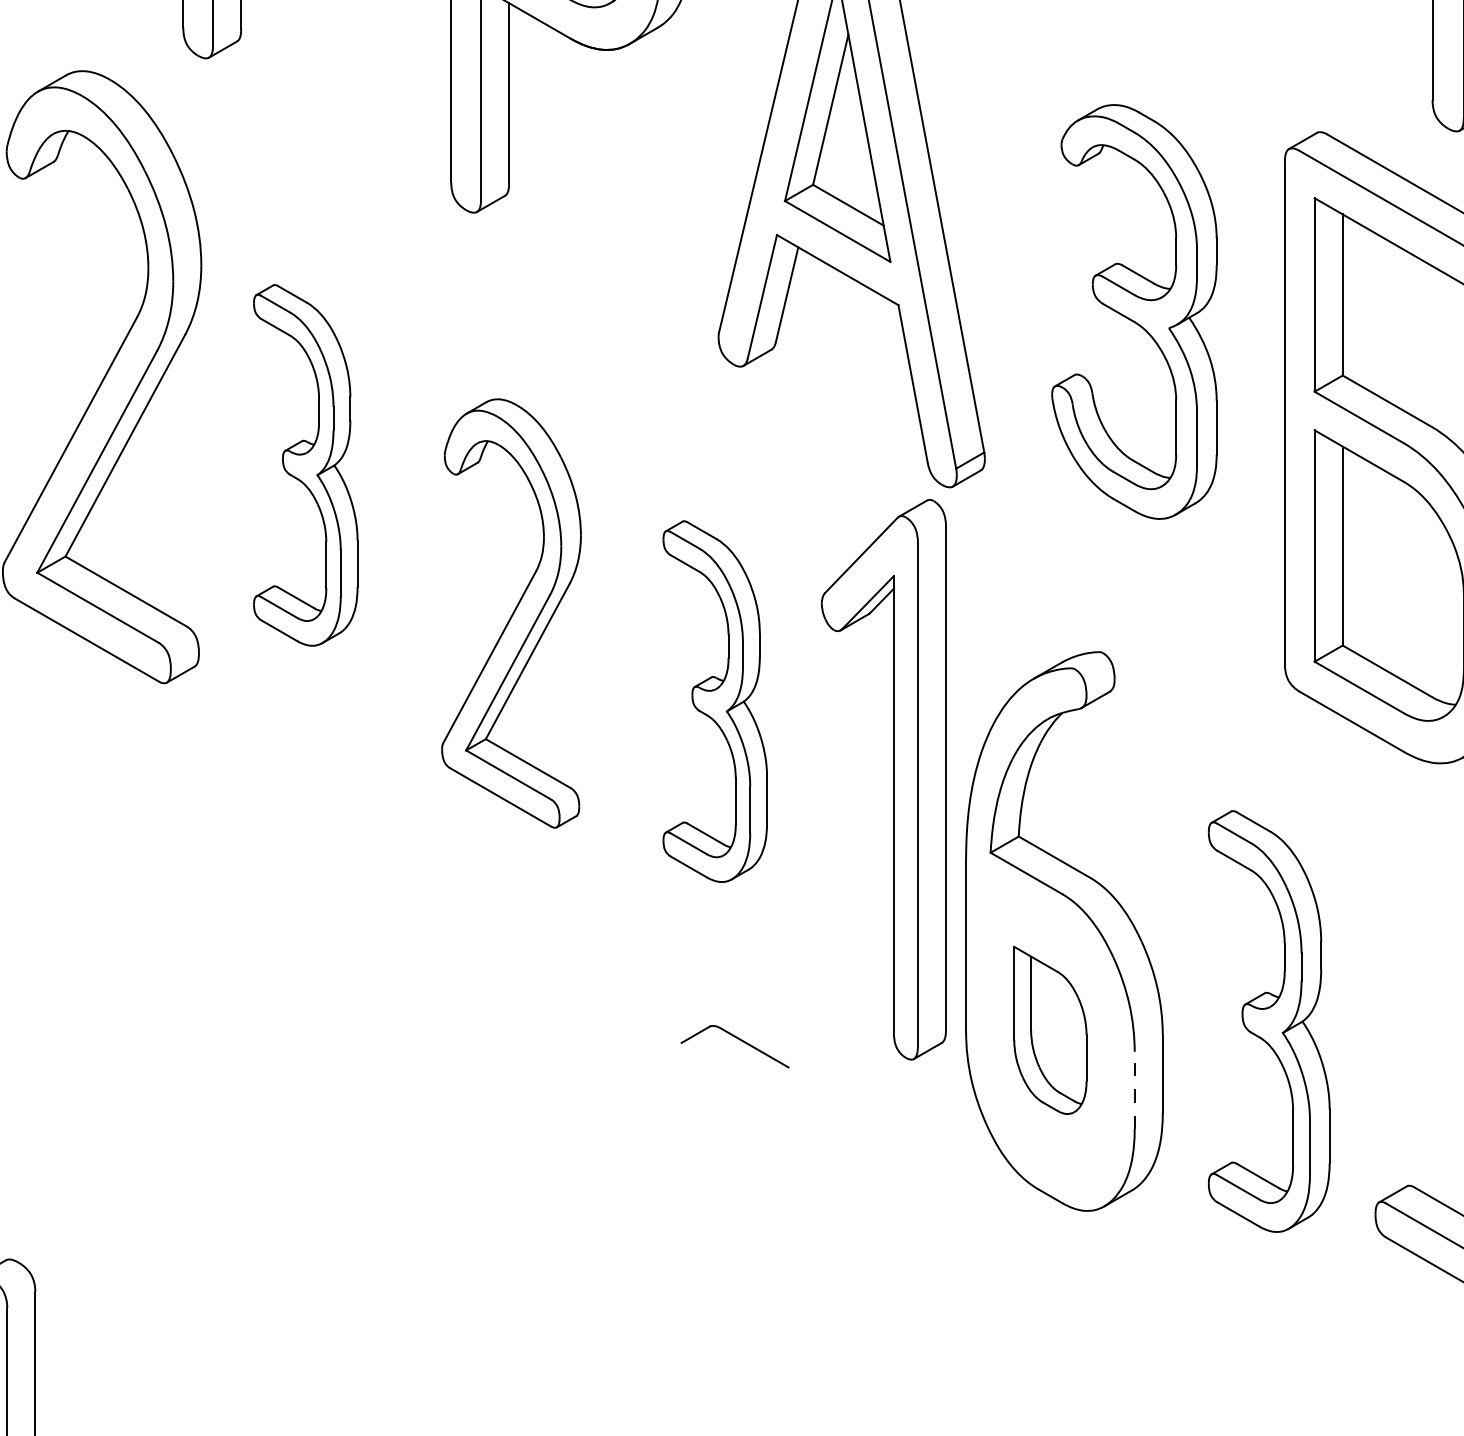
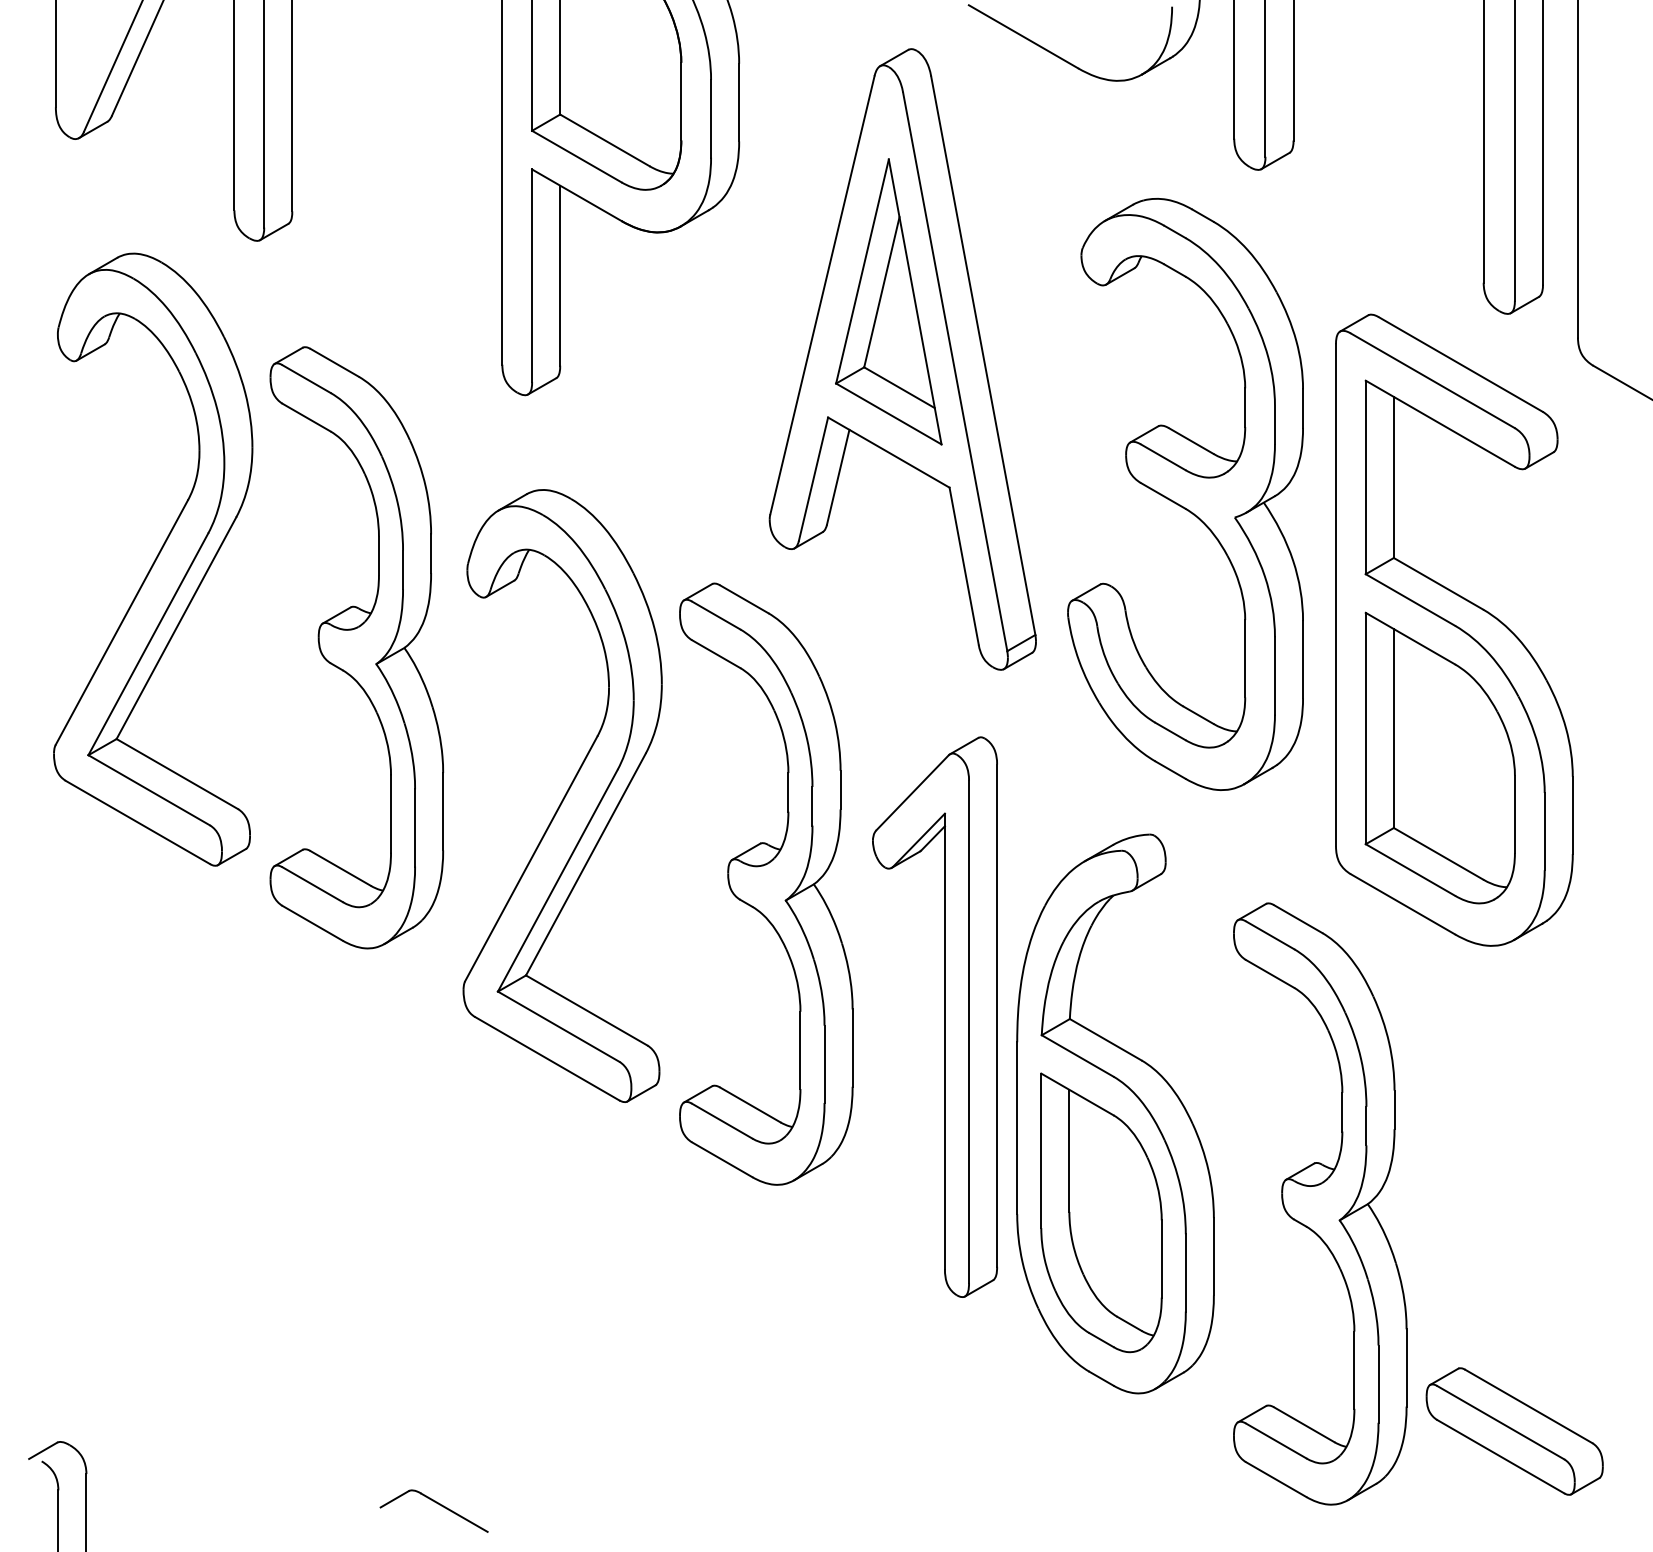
part: (1134, 312) -> (1185, 494), size x1.43
part: (305, 465) -> (356, 647), size x1.67
part: (511, 613) -> (562, 795), size x1.43
part: (715, 701) -> (766, 883), size x1.67
part: (893, 779) -> (944, 1016), moved
part: (1269, 1021) -> (1320, 1203), size x1.43
part: (1050, 1030) -> (1101, 1212), size x1.67
part: (738, 1040) -> (437, 1504), moved
line: (1134, 1090) -> (1185, 1272), dashed -> solid

